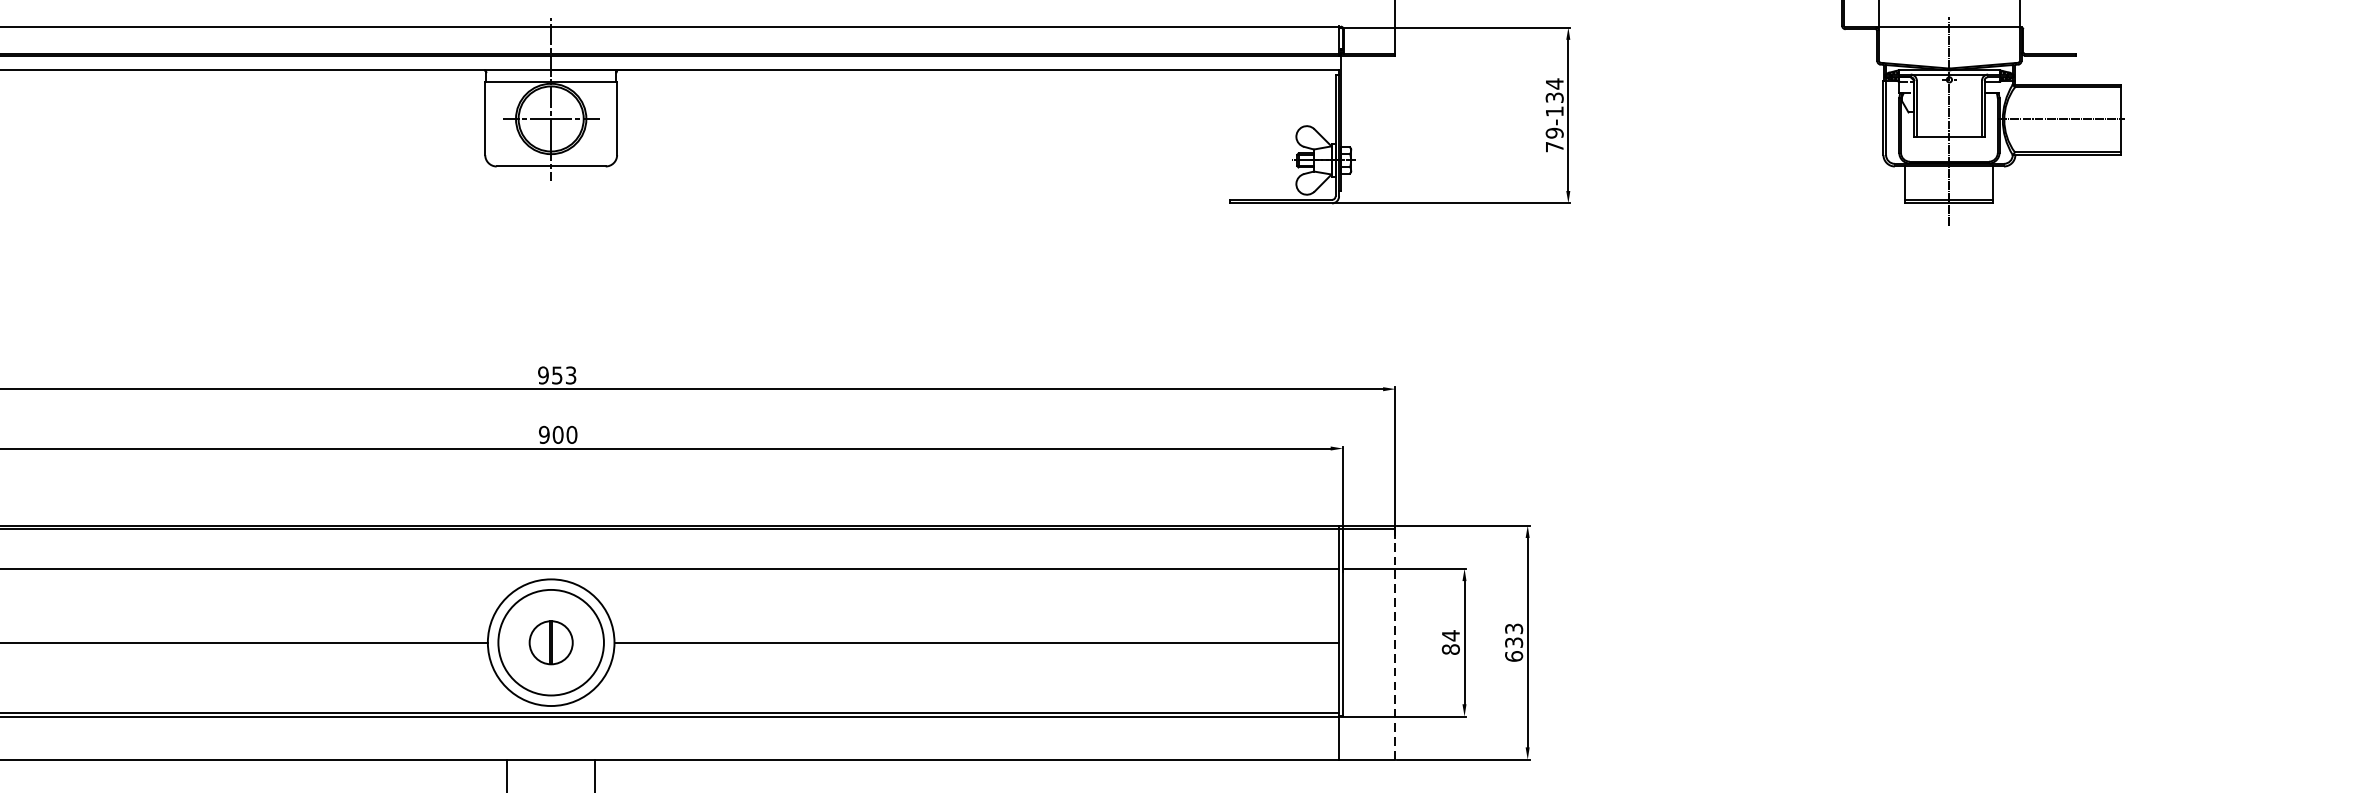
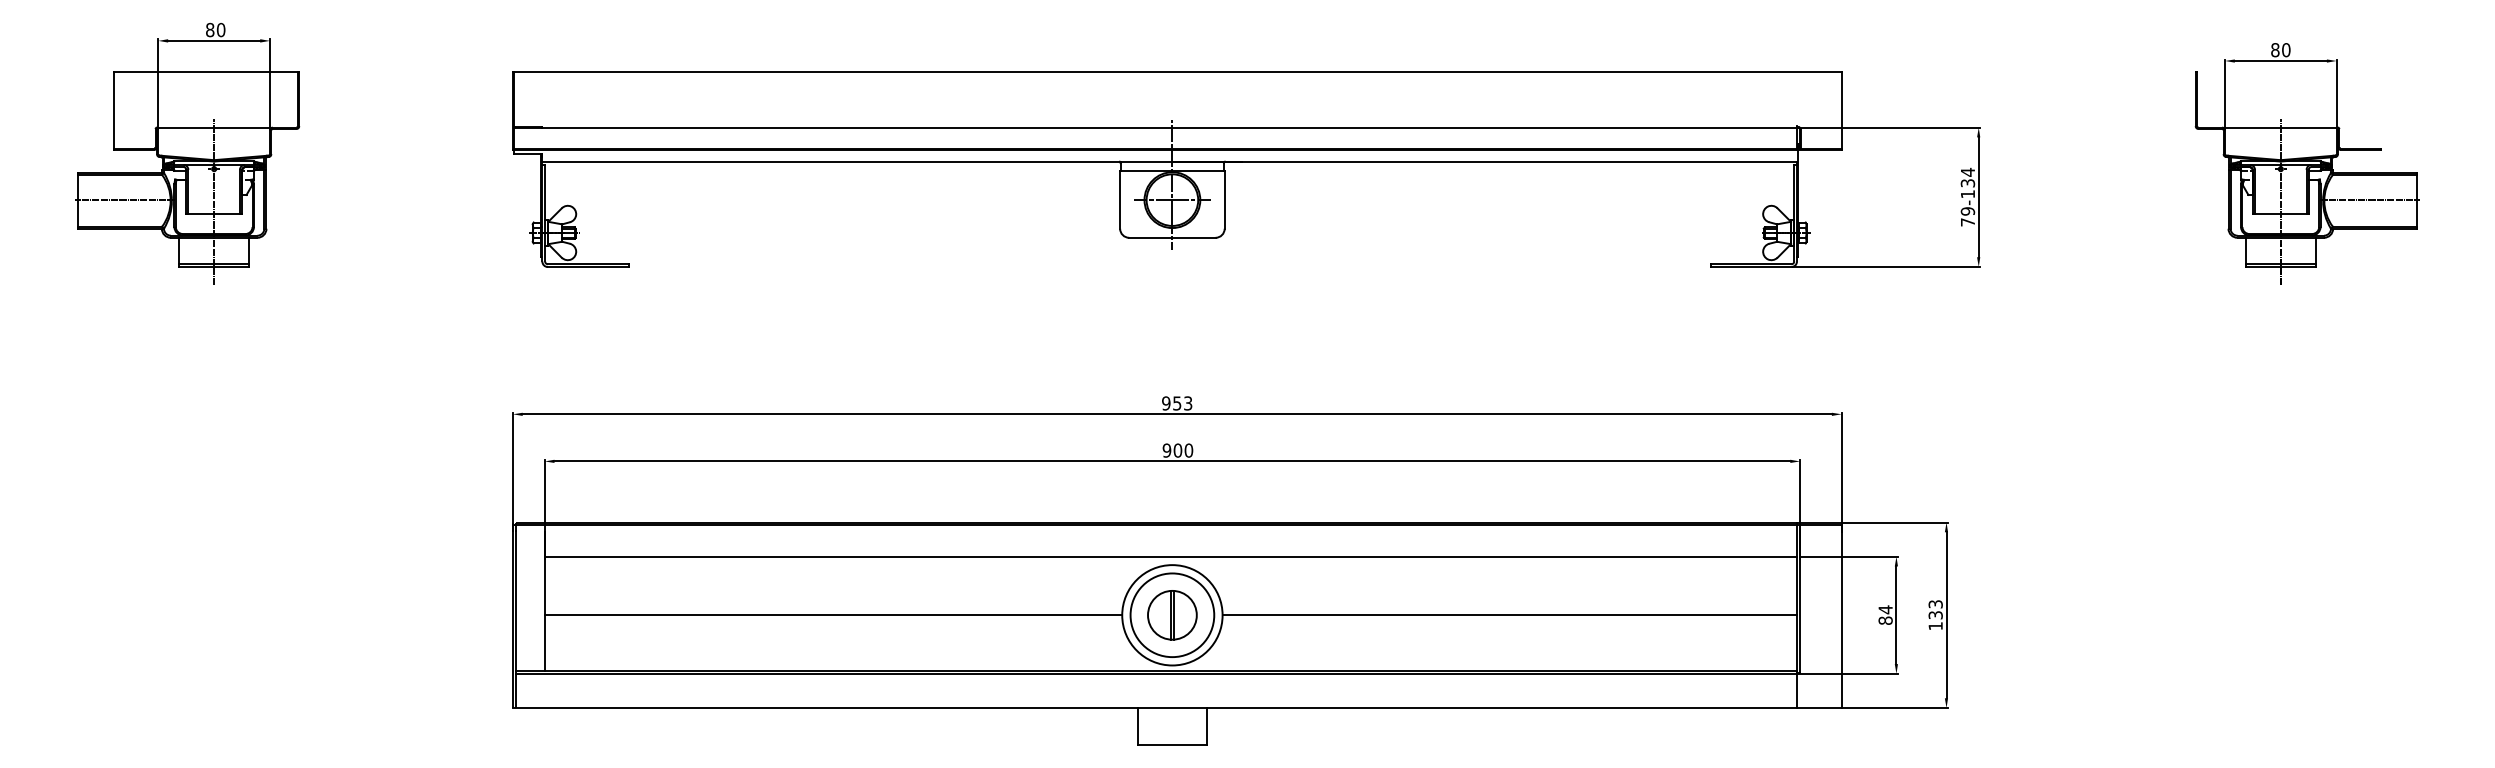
part: (551, 642) -> (1172, 615), size x1.43
line: (1395, 649) -> (1841, 620), dashed -> solid
text: (1513, 655) -> (1935, 625), 633 -> 133

